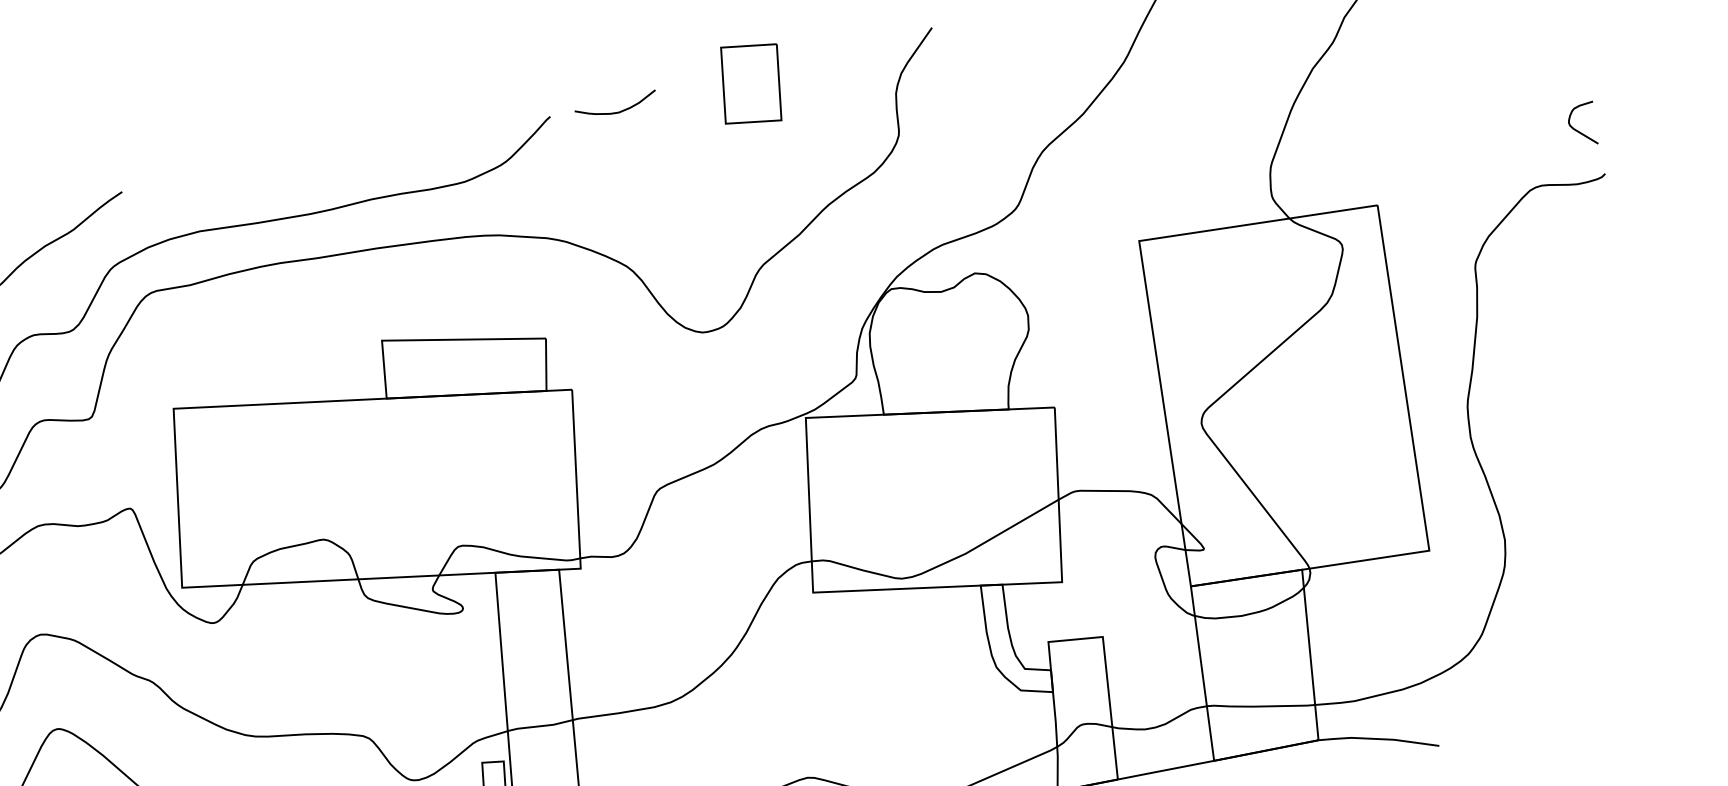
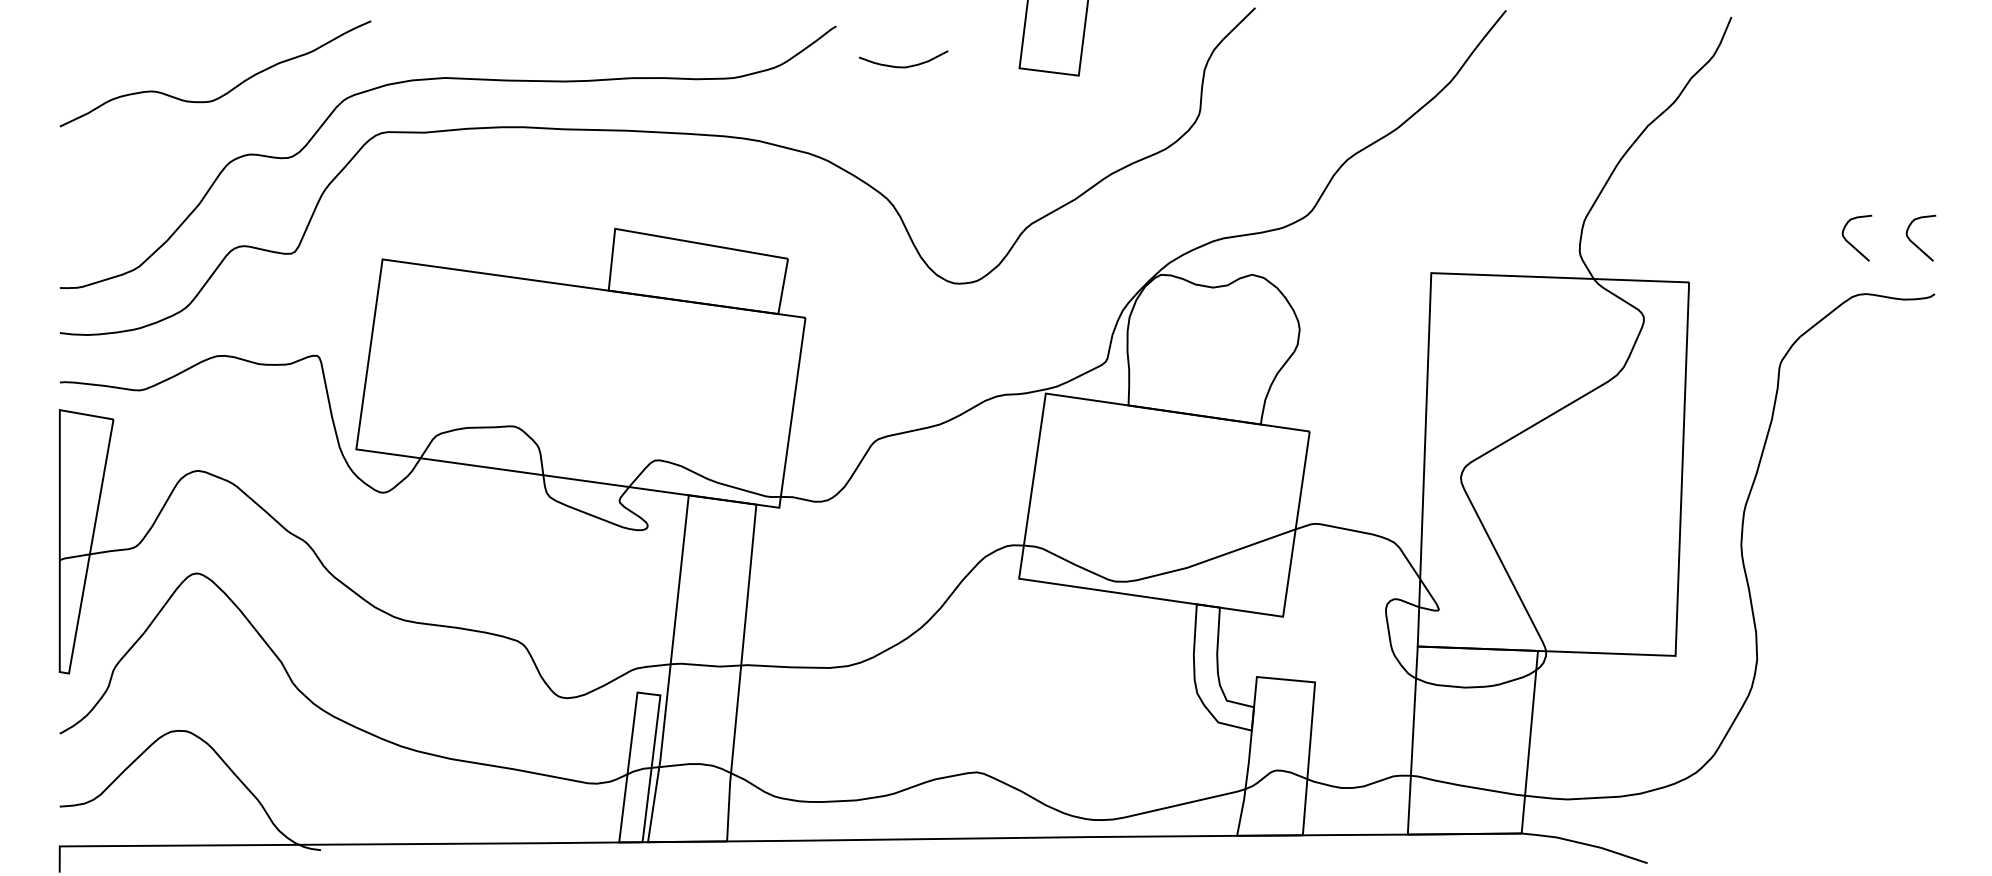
curve: (617, 111) -> (903, 66), moved
curve: (1520, 141) -> (1851, 243), added

